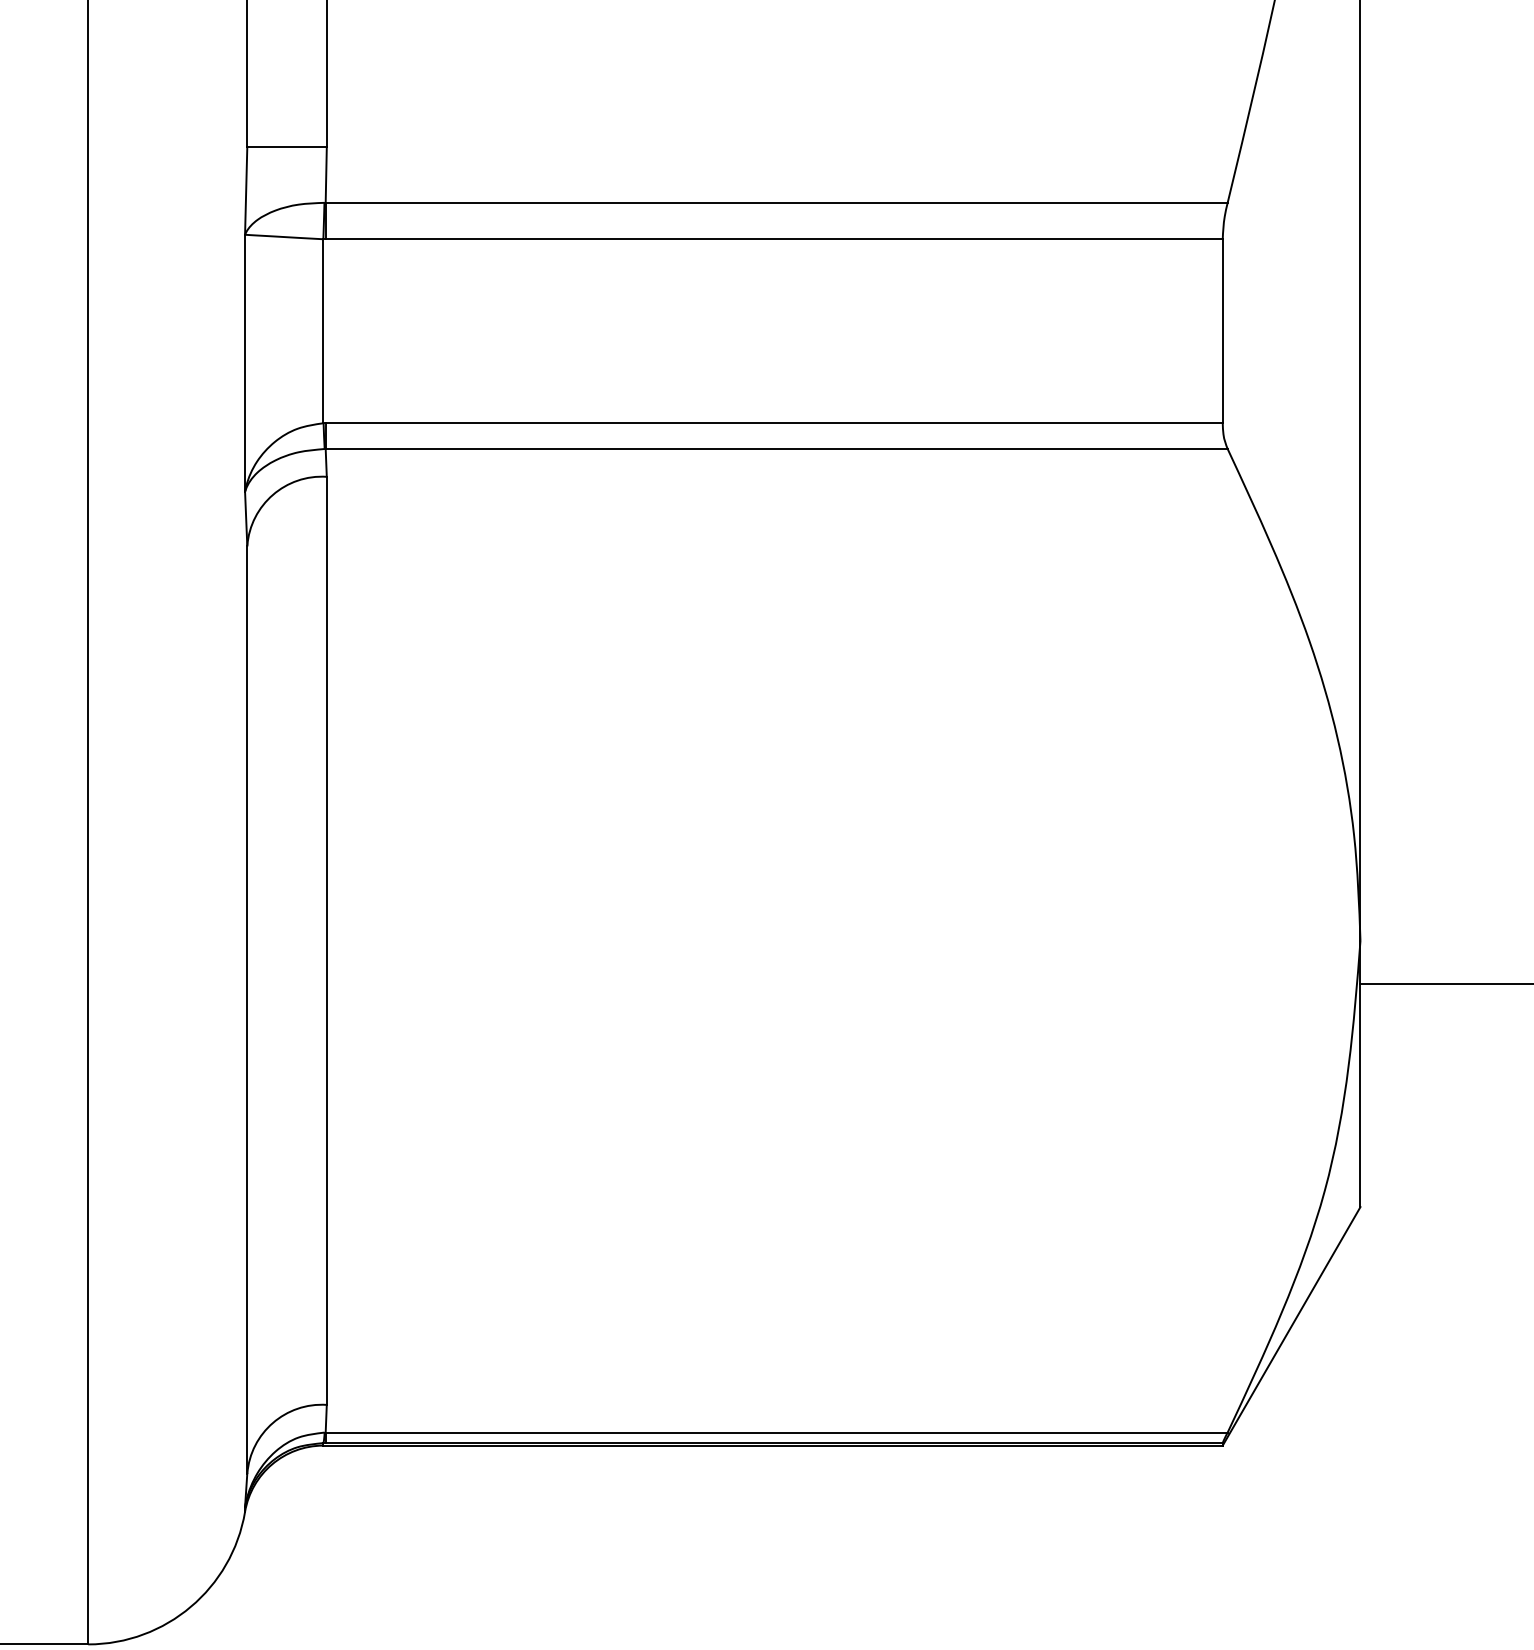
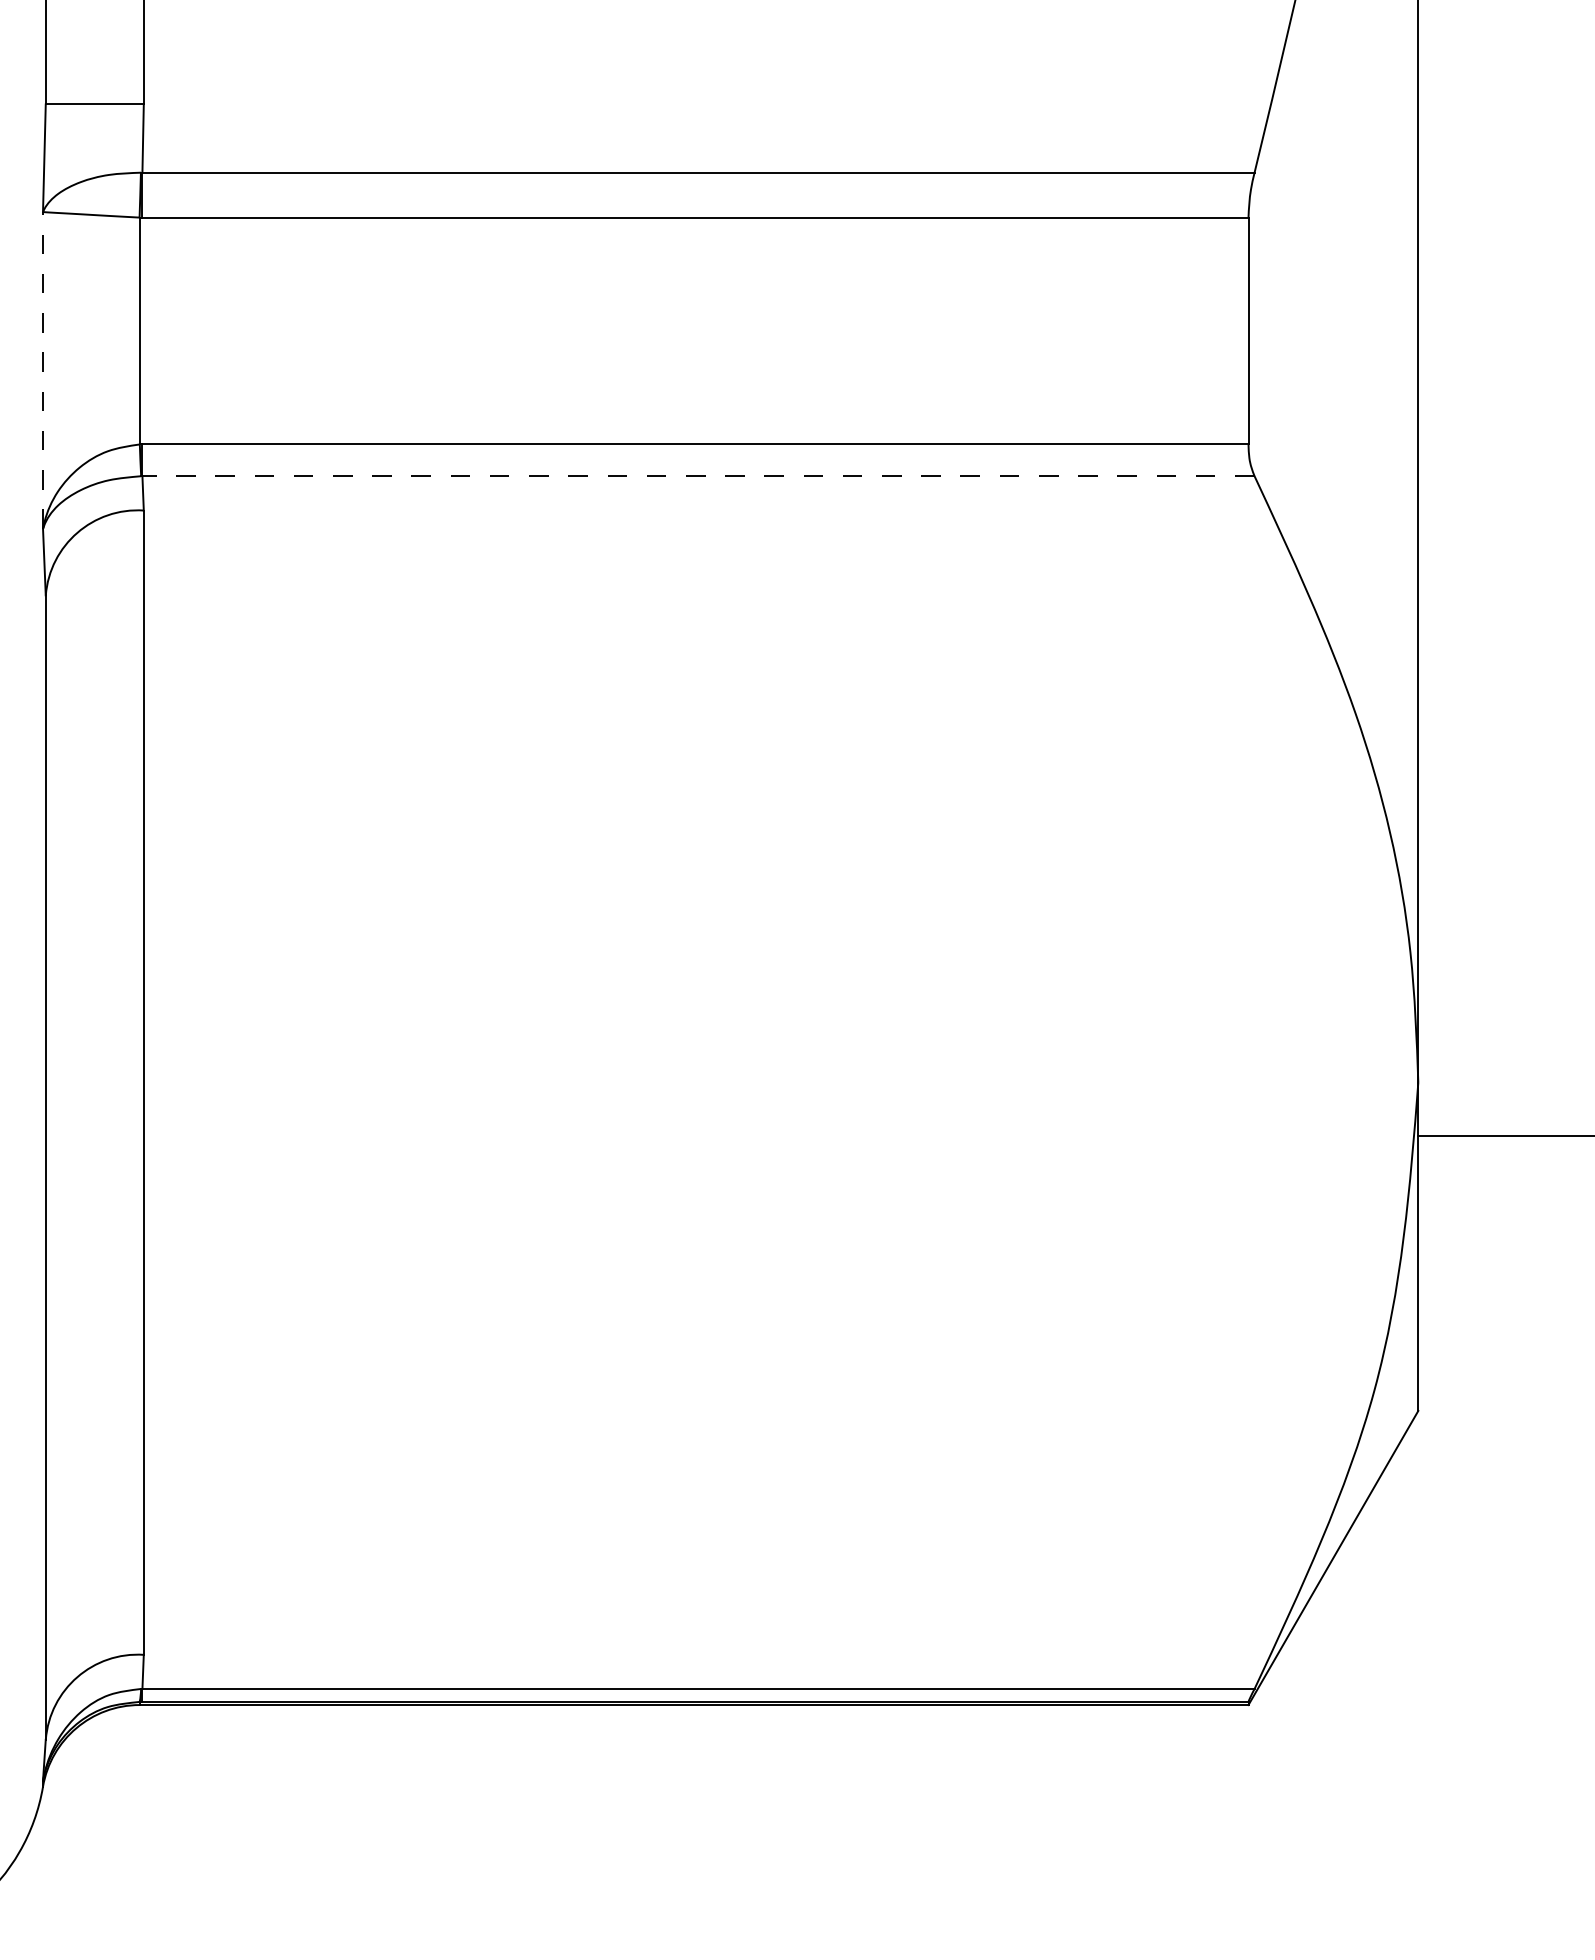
line: (245, 362) -> (43, 369), solid -> dashed
line: (776, 449) -> (698, 476), solid -> dashed

